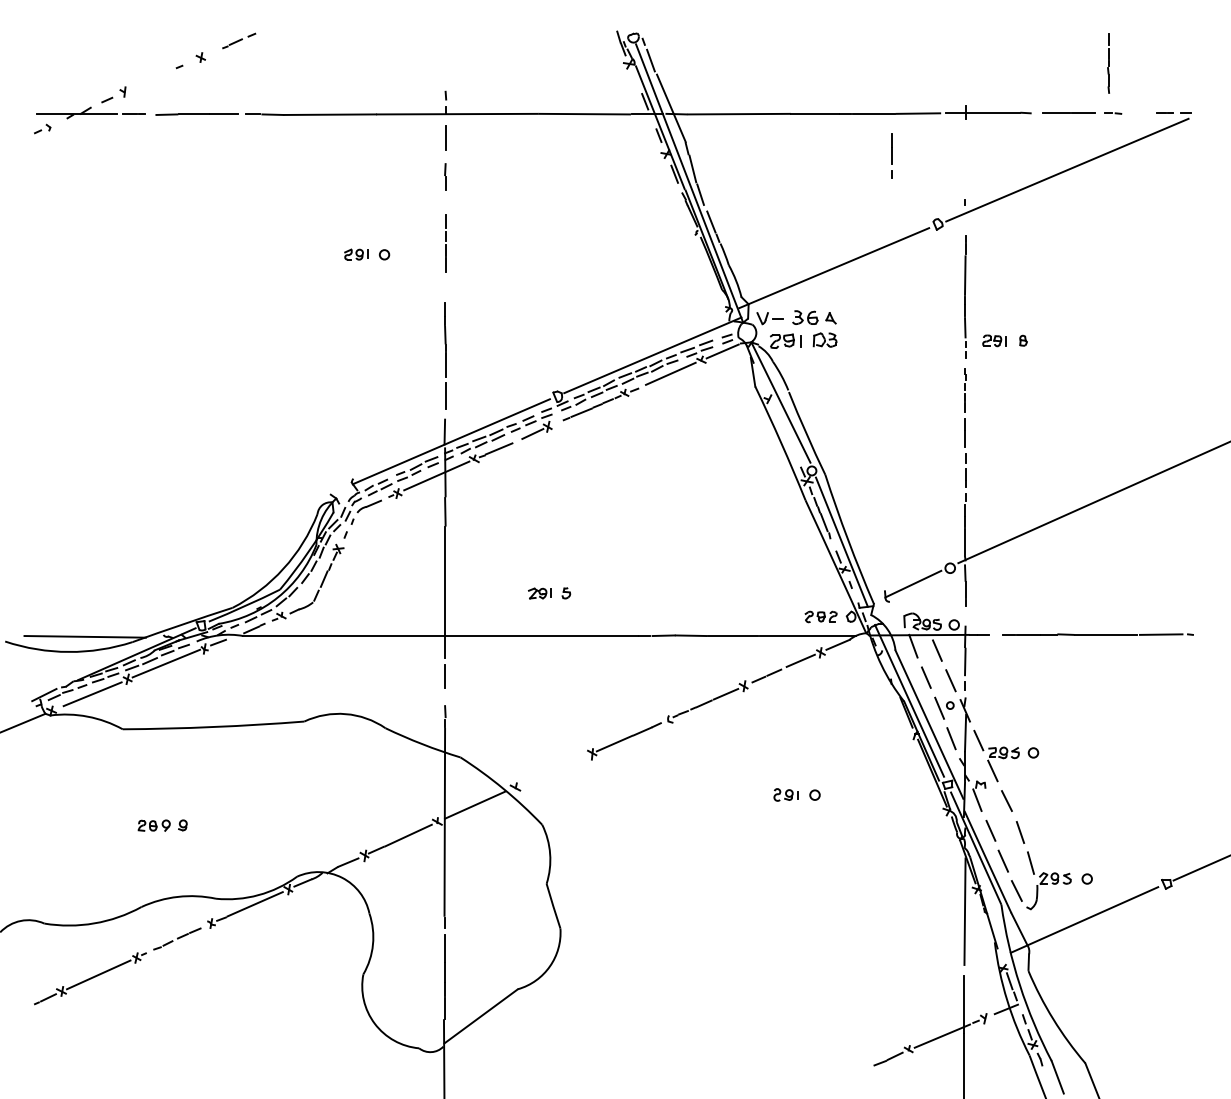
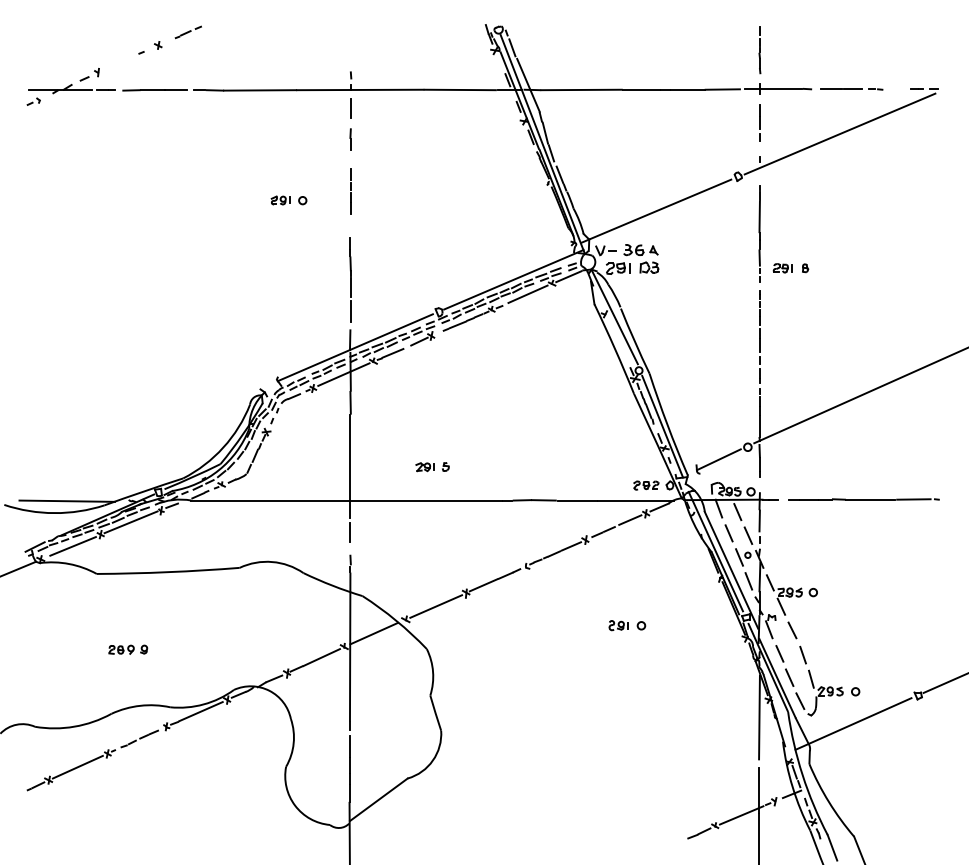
line: (1108, 63) -> (759, 50), moved
line: (891, 155) -> (759, 122), moved
line: (553, 770) -> (435, 606), added

